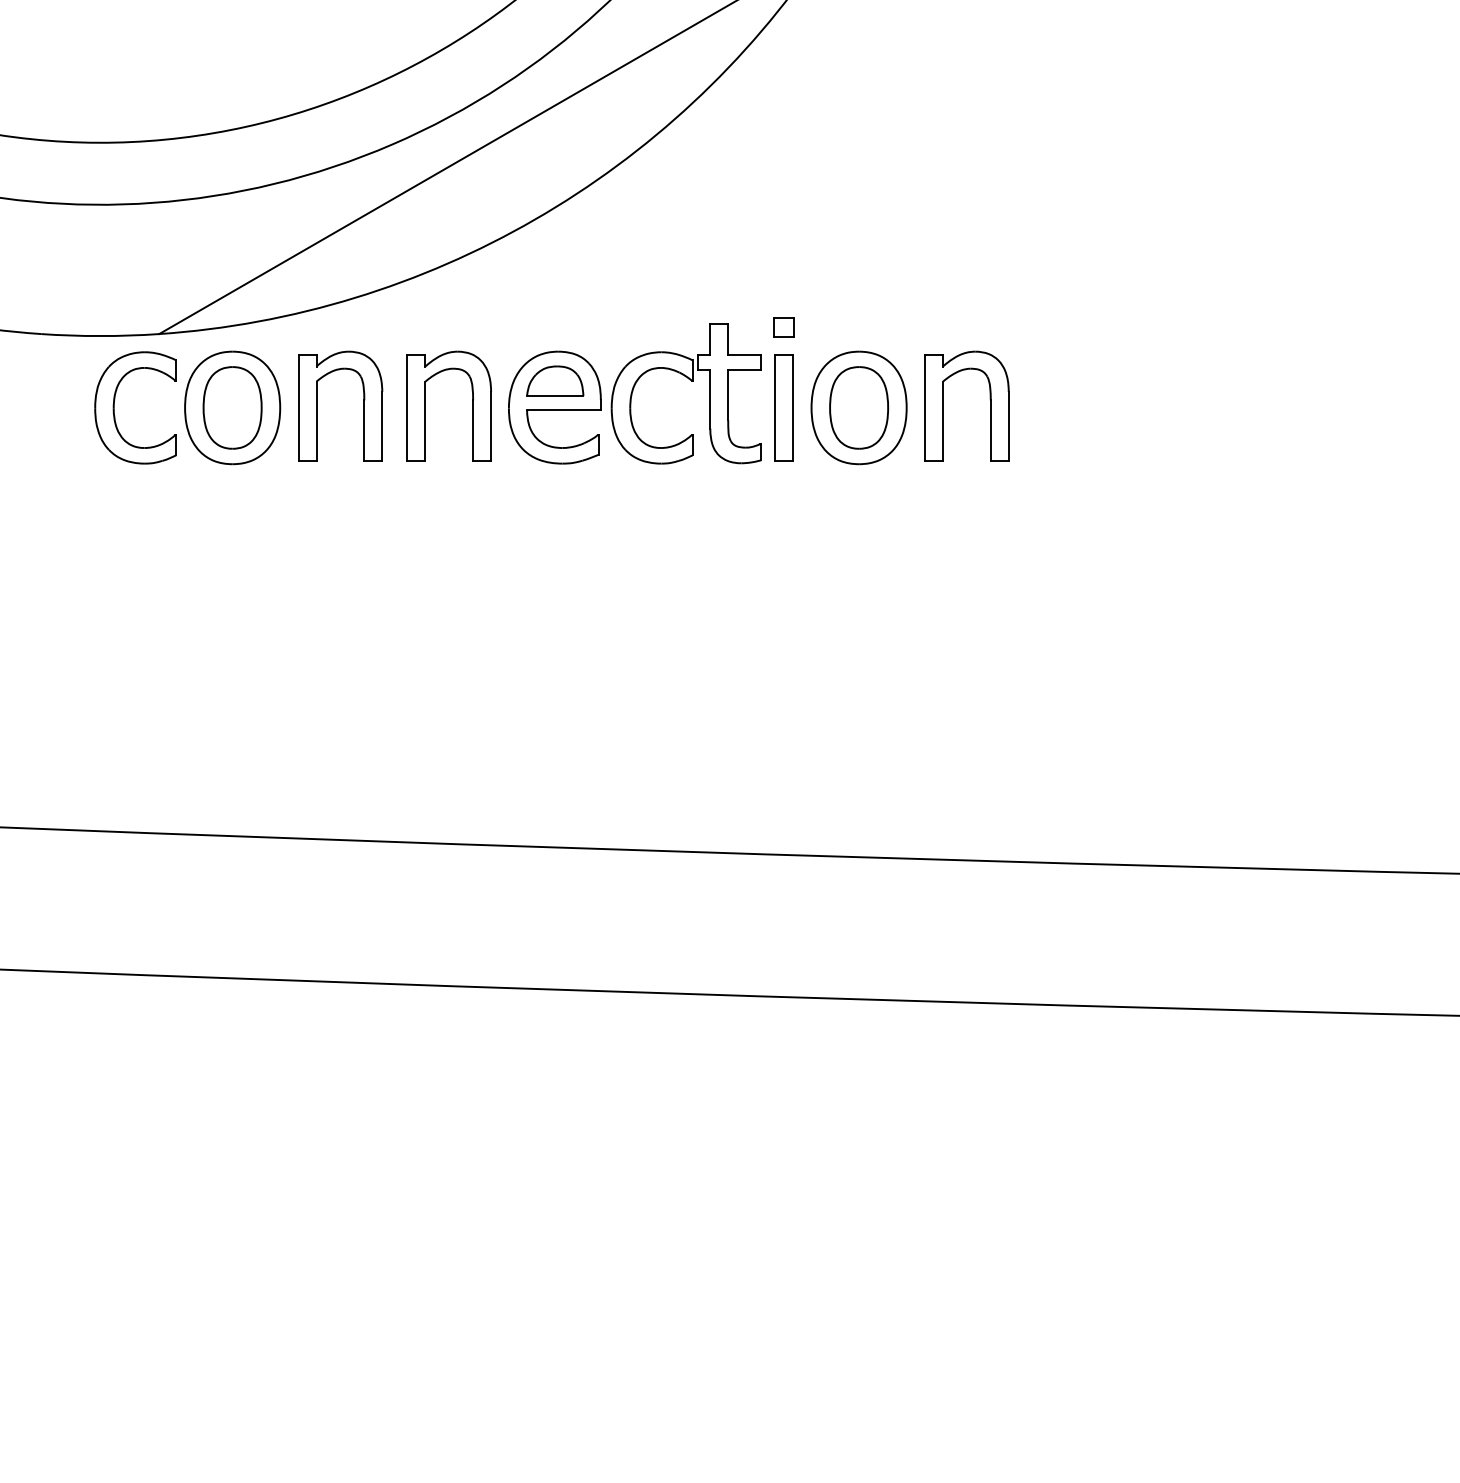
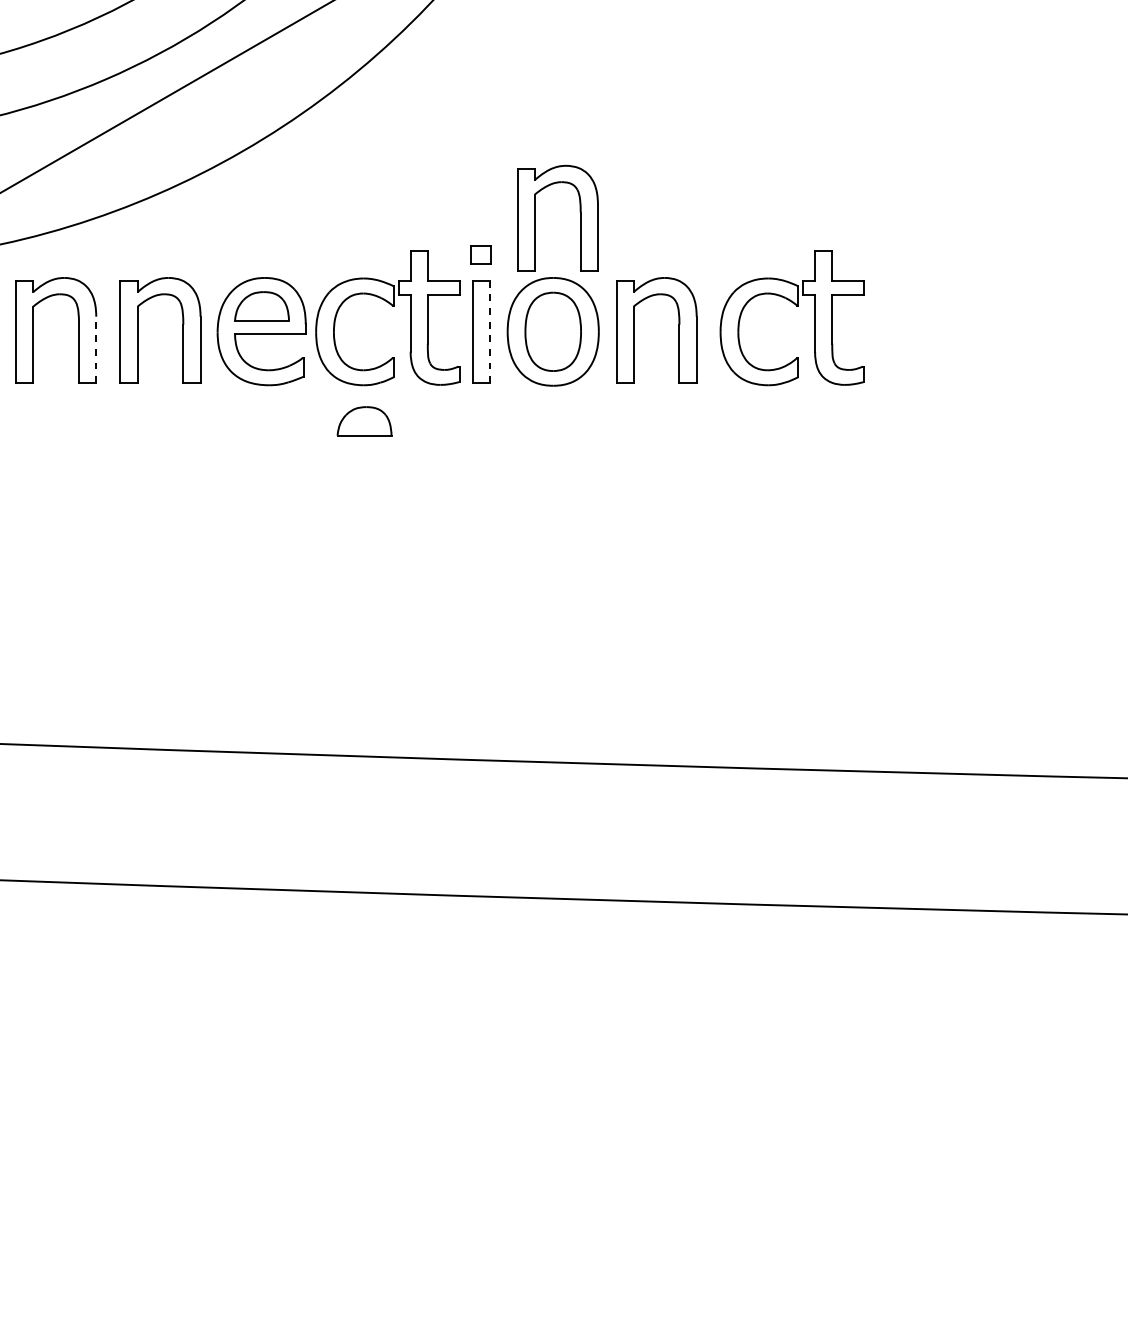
part: (840, 288) -> (535, 217), added
part: (1113, 381) -> (797, 306), added
line: (792, 407) -> (489, 331), solid -> dashed
line: (382, 426) -> (96, 349), solid -> dashed
part: (662, 500) -> (364, 420), added

